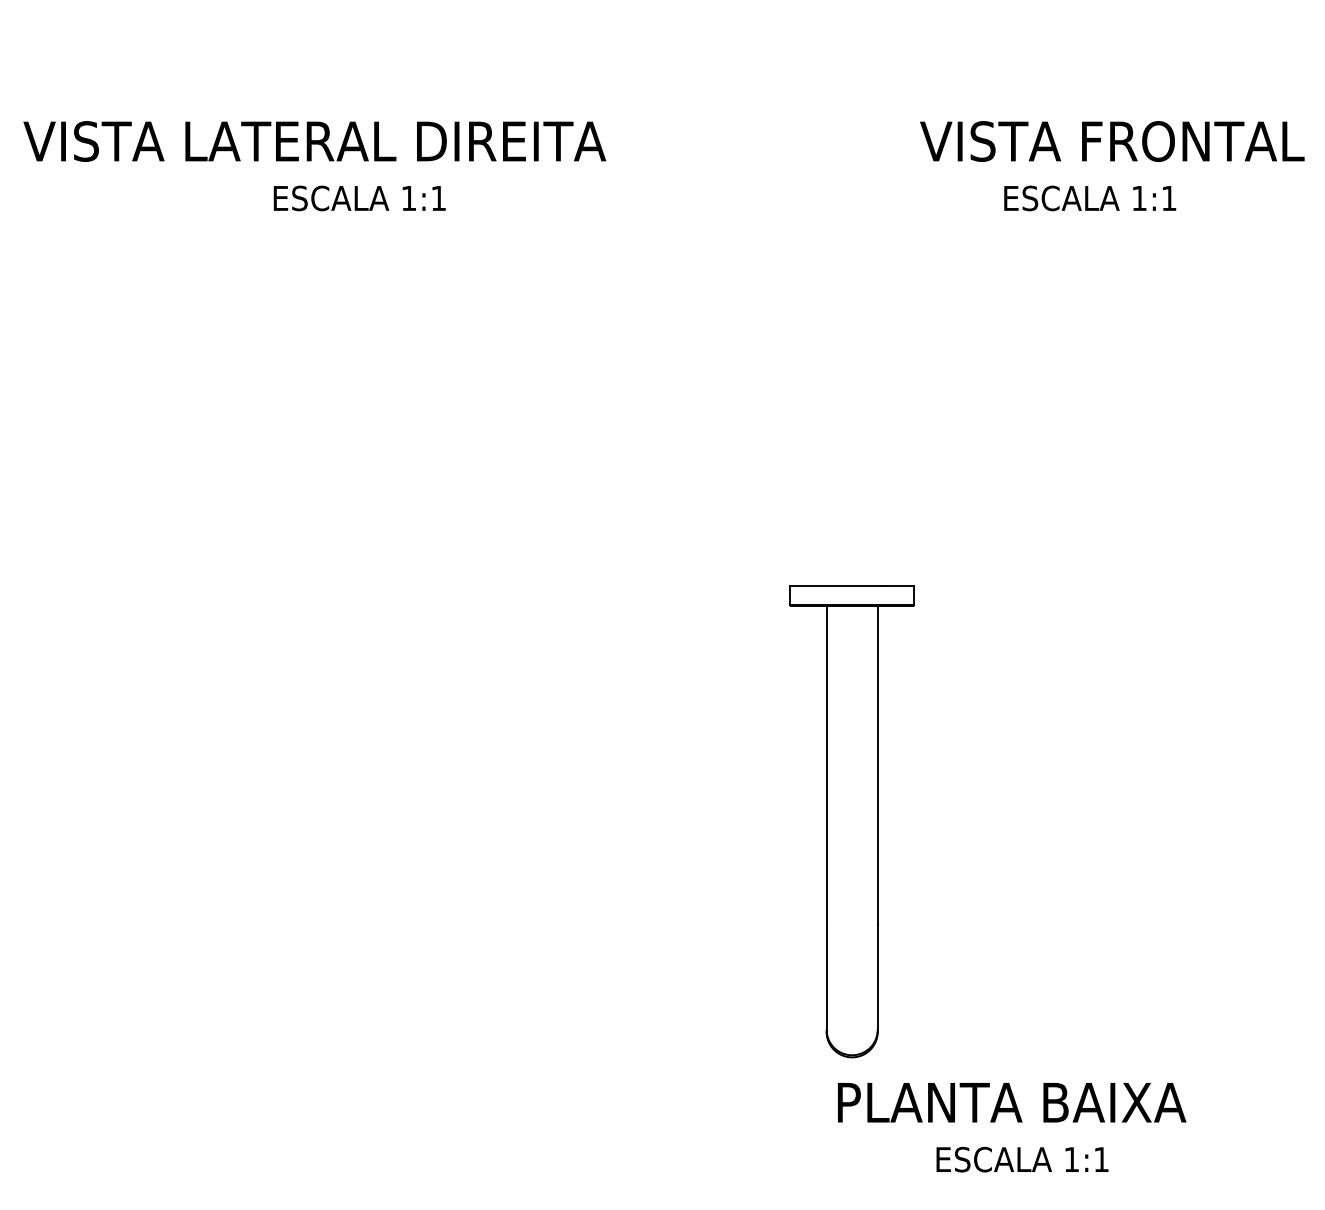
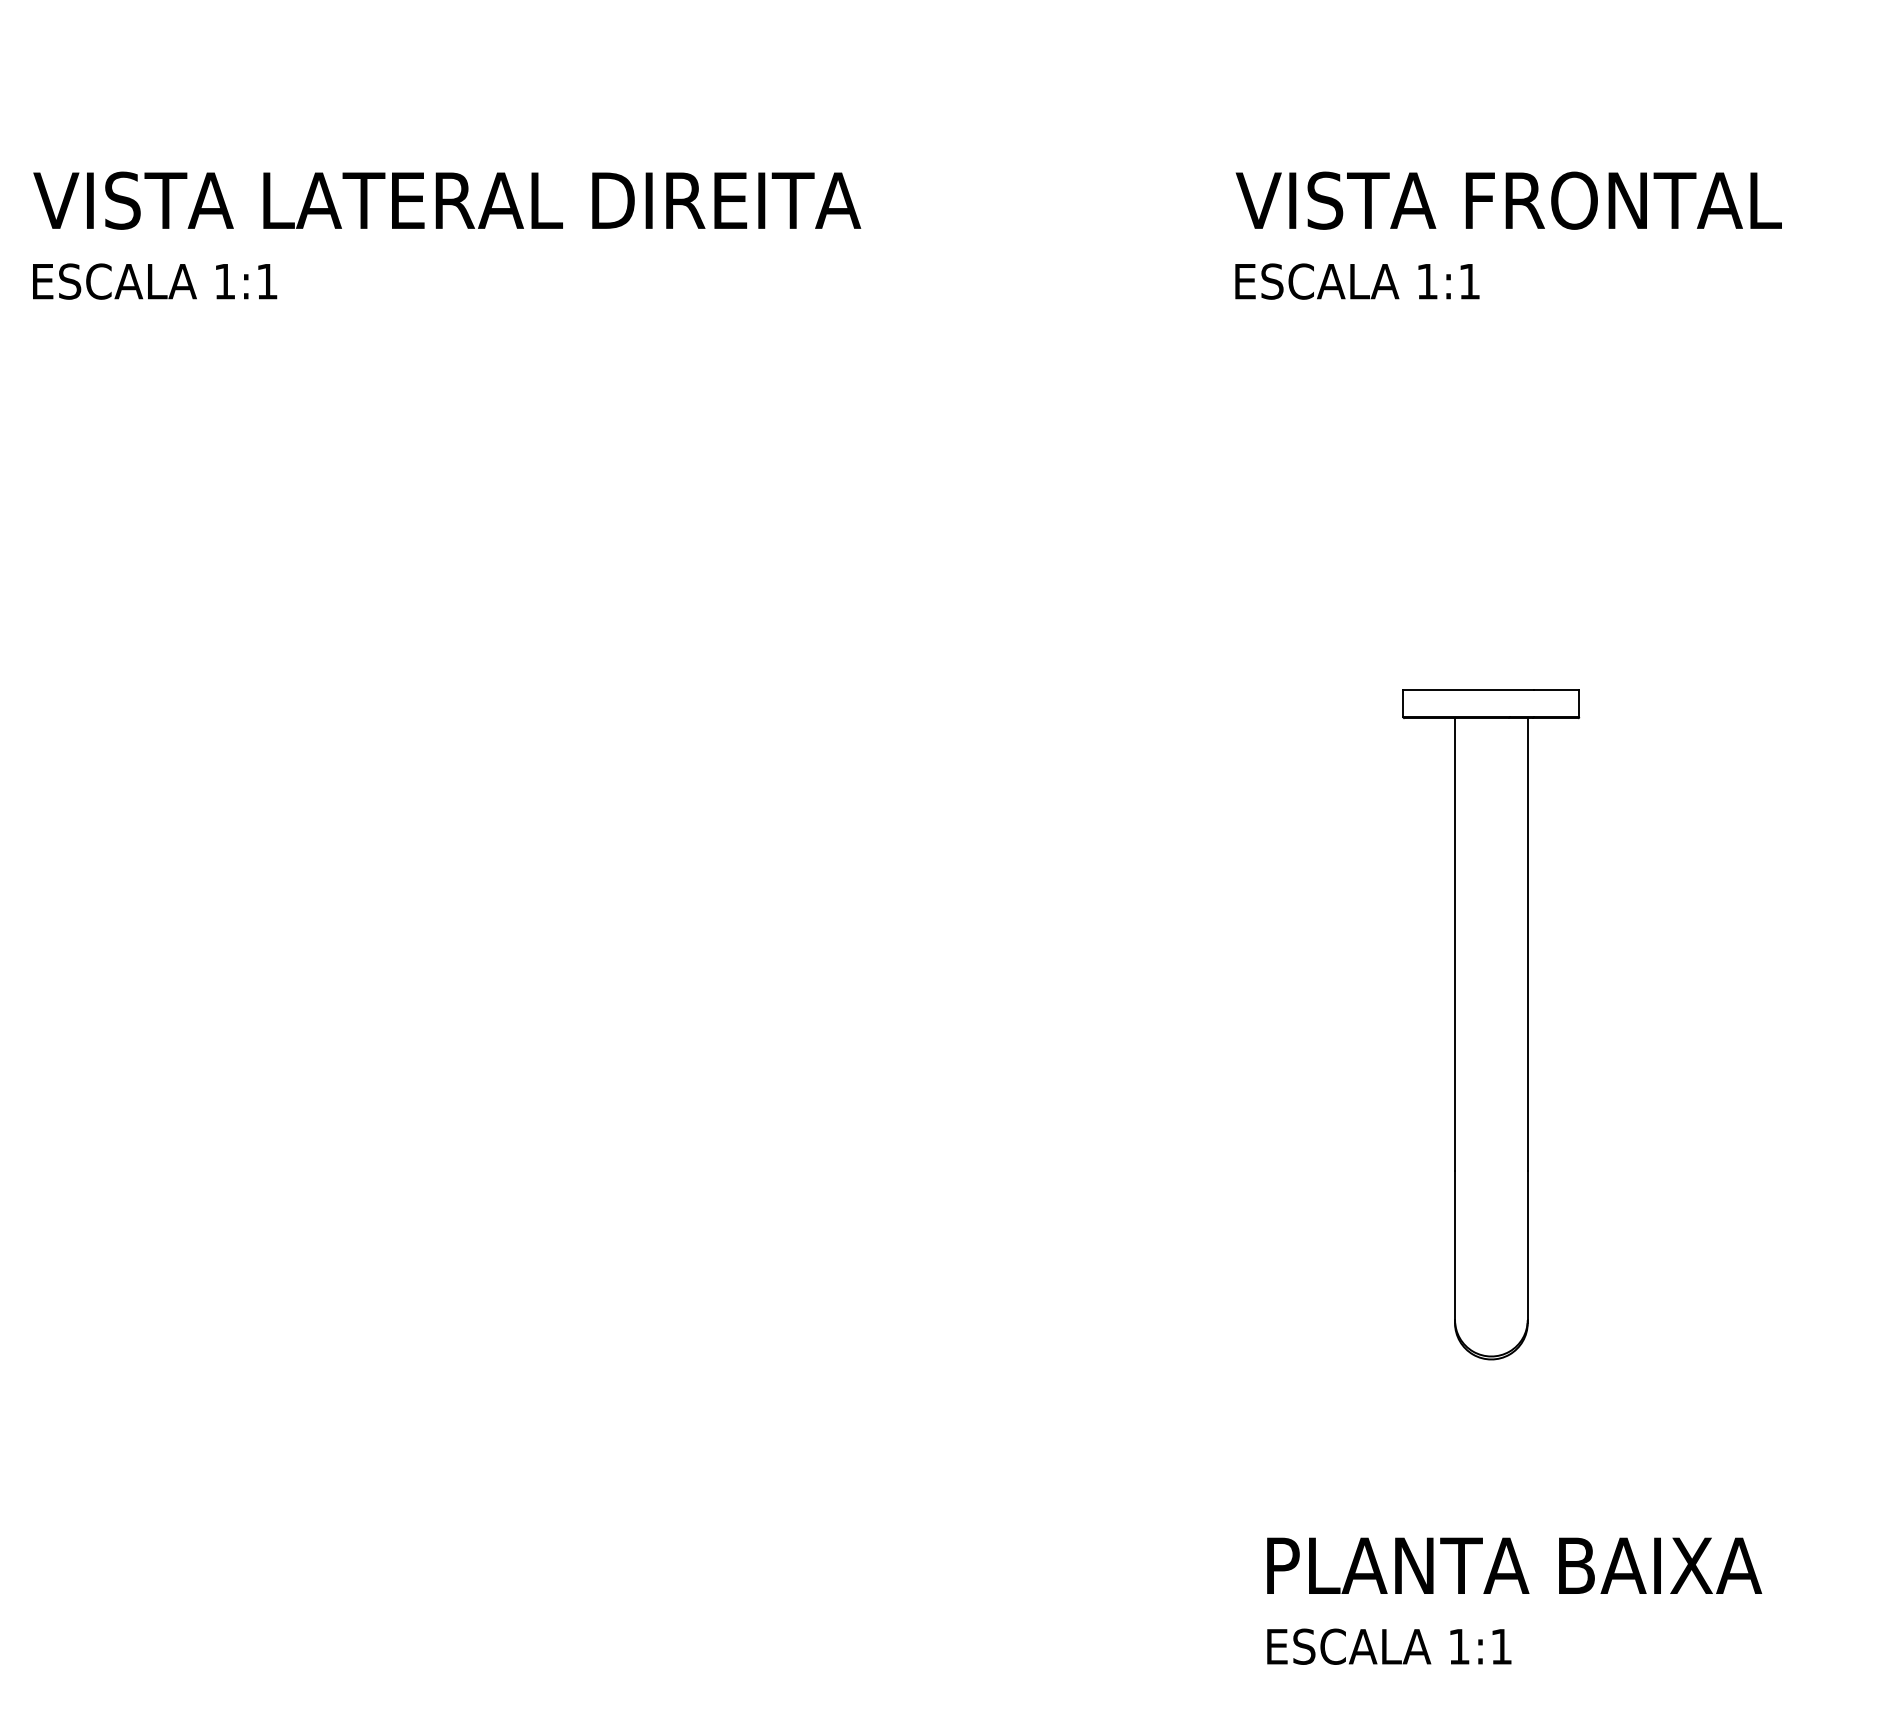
text: (1112, 141) -> (1508, 200), moved
text: (360, 198) -> (155, 281), moved
text: (1090, 198) -> (1357, 281), moved
part: (852, 821) -> (1491, 1024), moved
text: (1012, 1102) -> (1514, 1565), moved
text: (1022, 1159) -> (1389, 1646), moved

